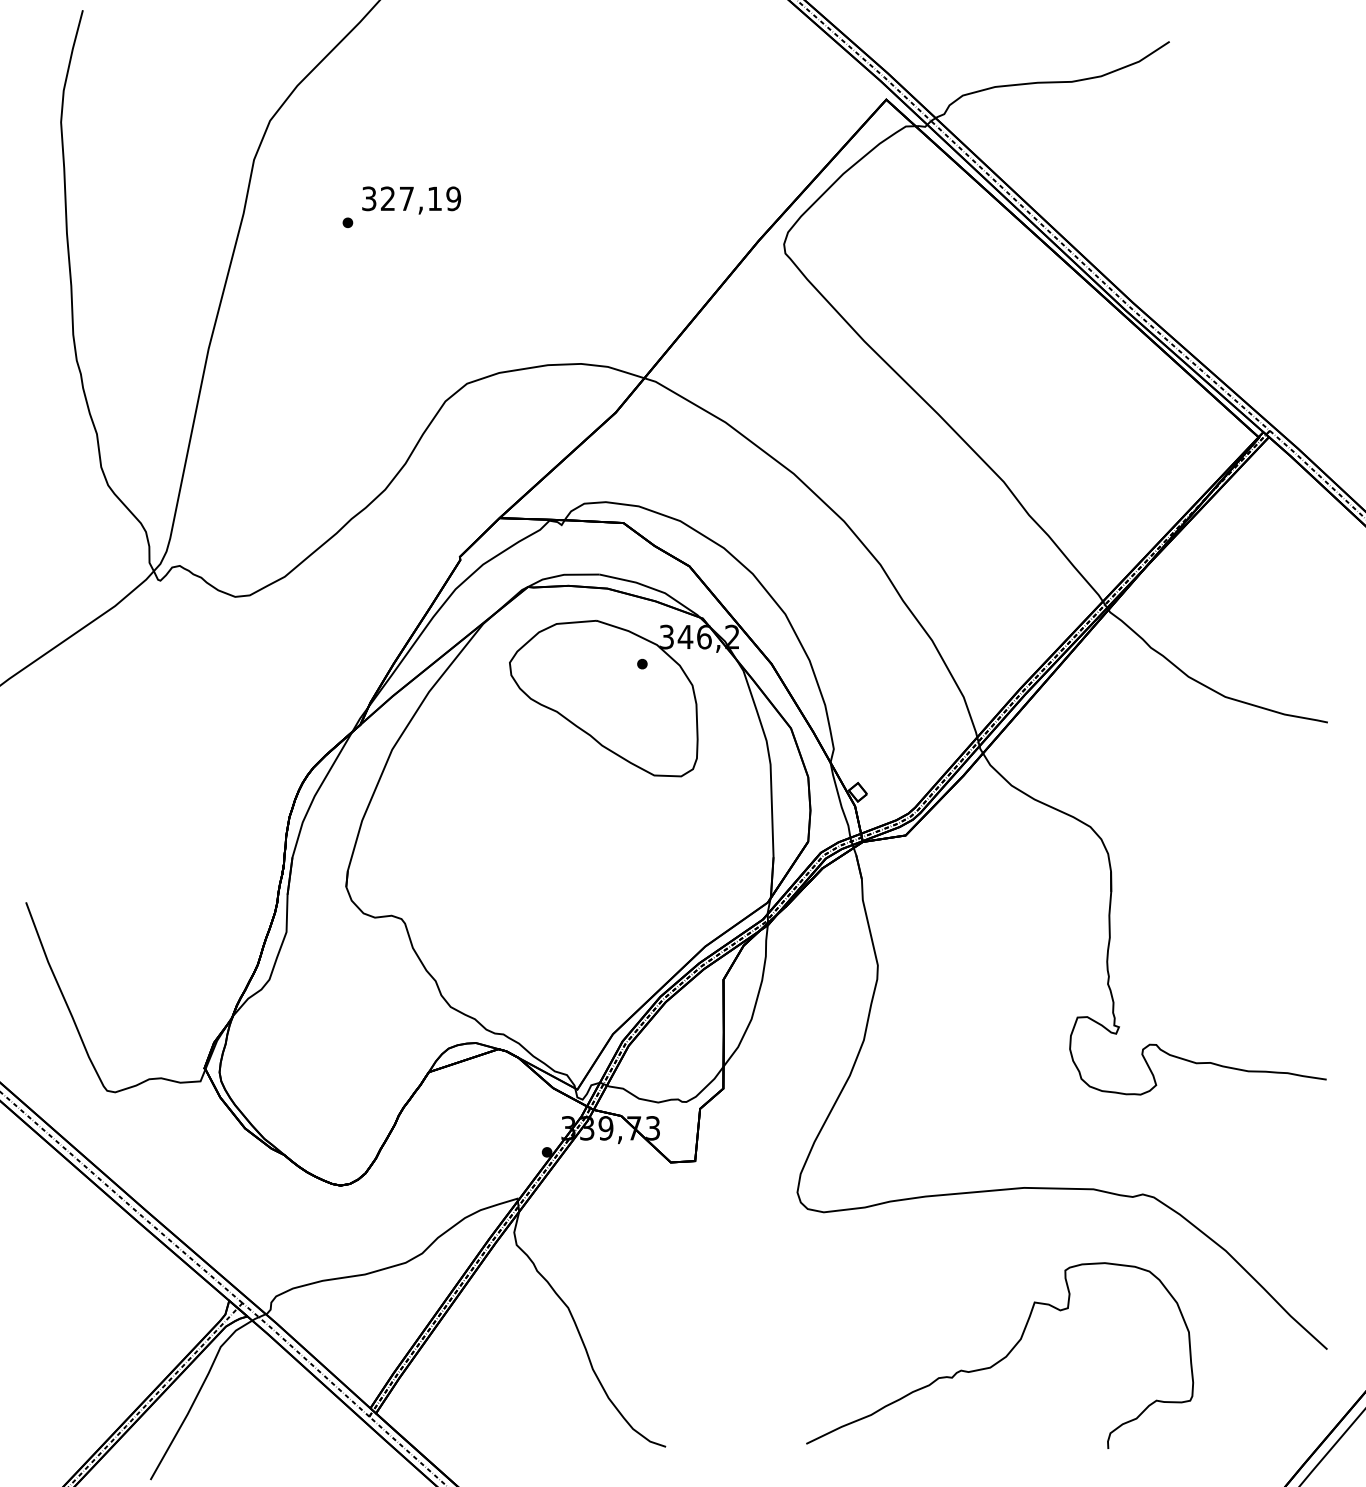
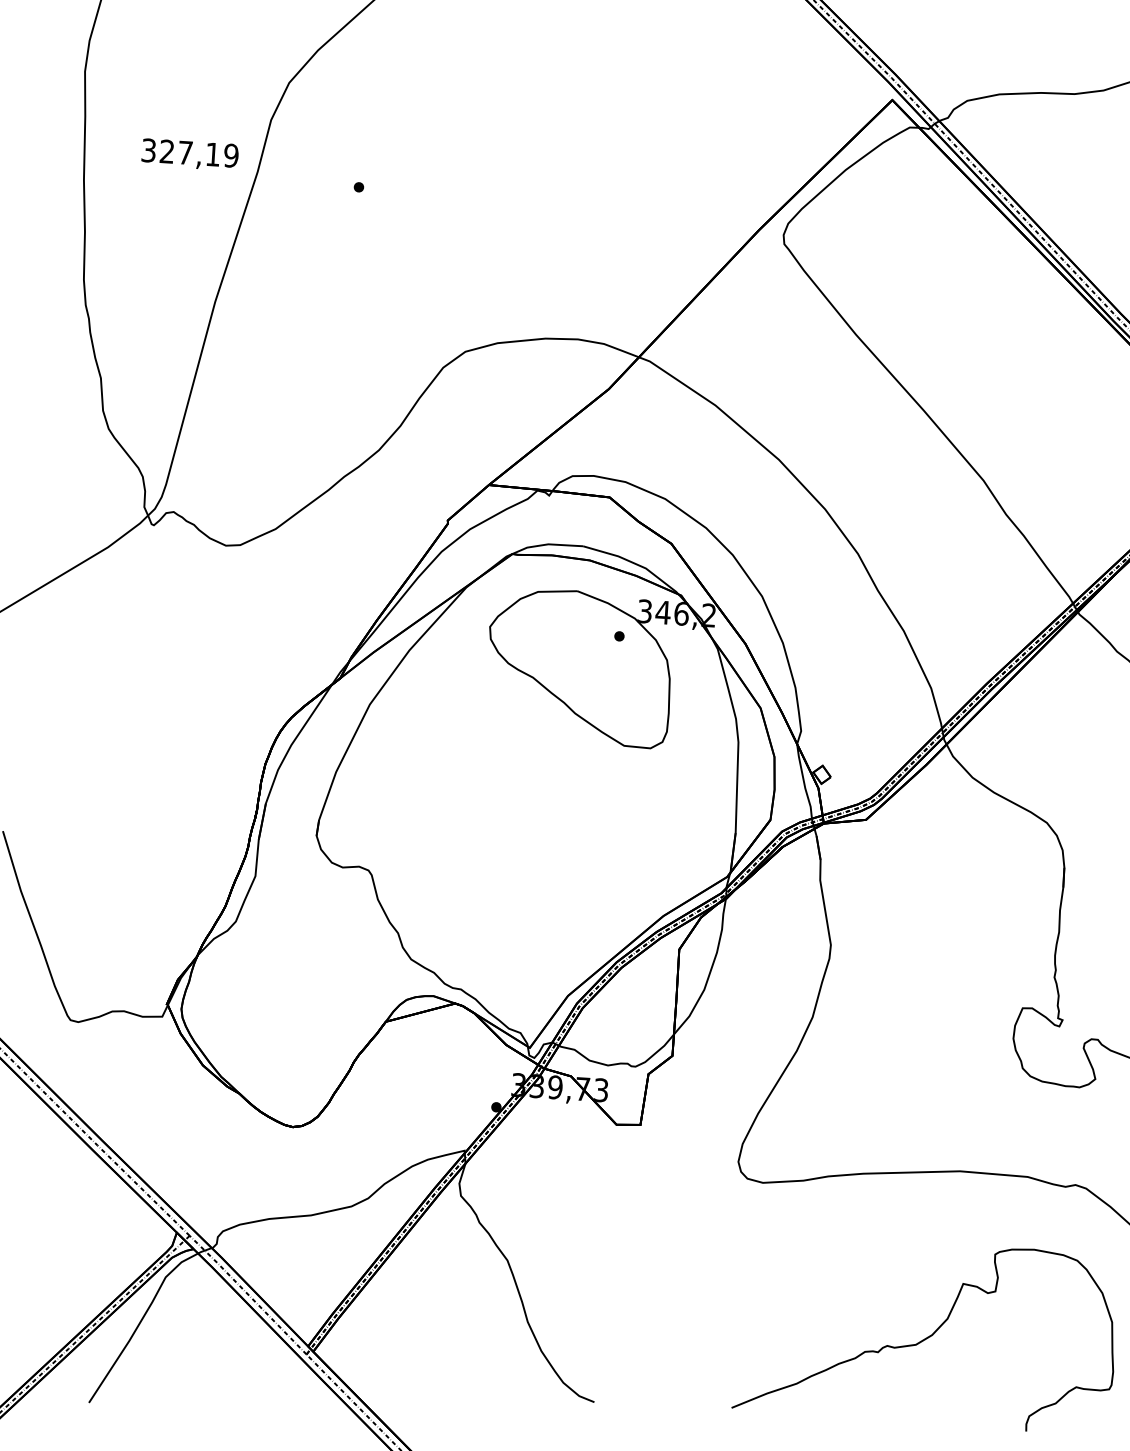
text: (411, 200) -> (190, 154), moved

